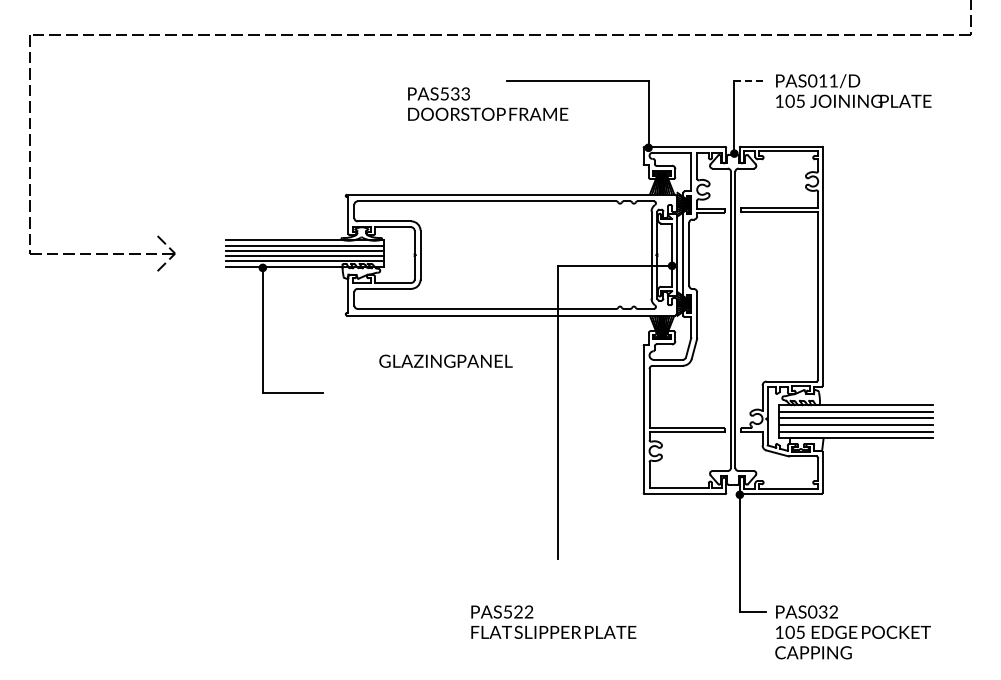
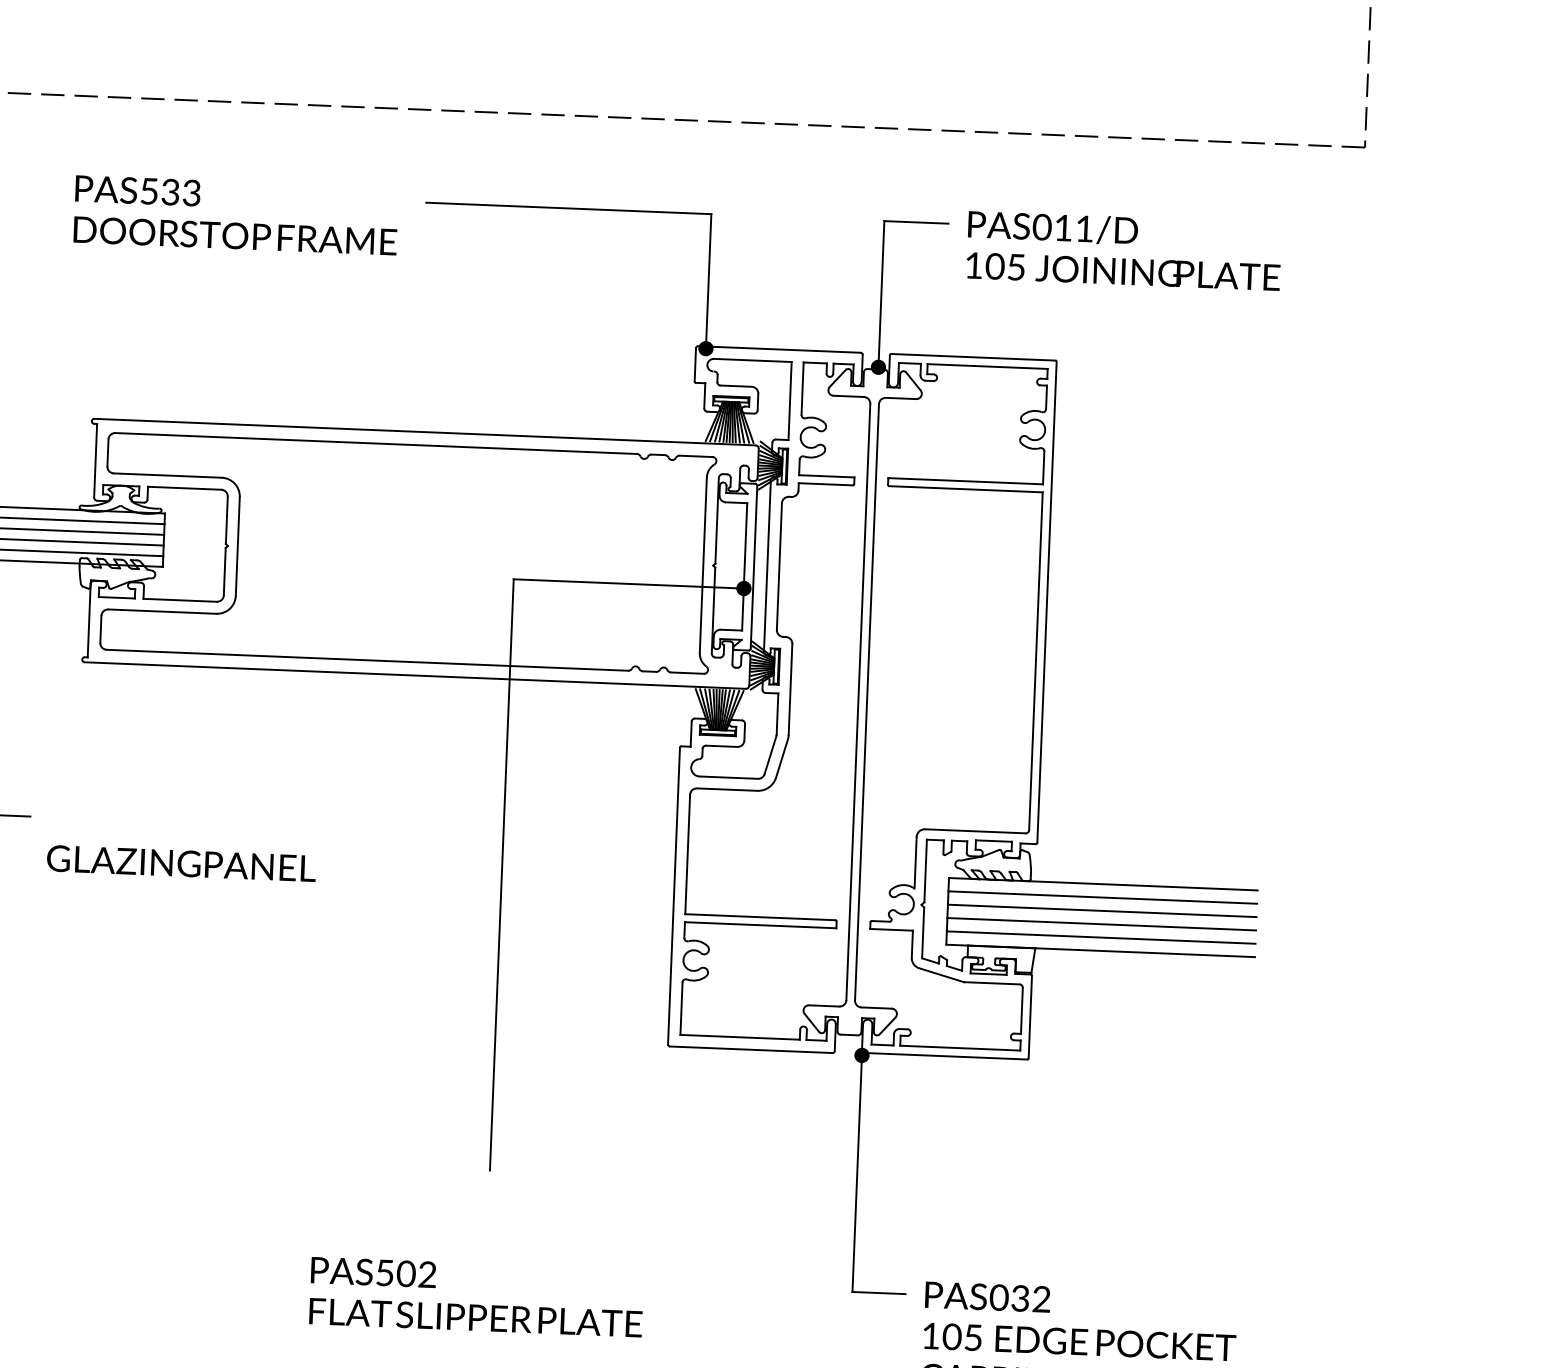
line: (750, 81) -> (916, 223), dashed -> solid
text: (488, 103) -> (236, 214), moved
text: (445, 360) -> (180, 861), moved
text: (518, 612) -> (406, 1274), PAS522 -> PAS502

